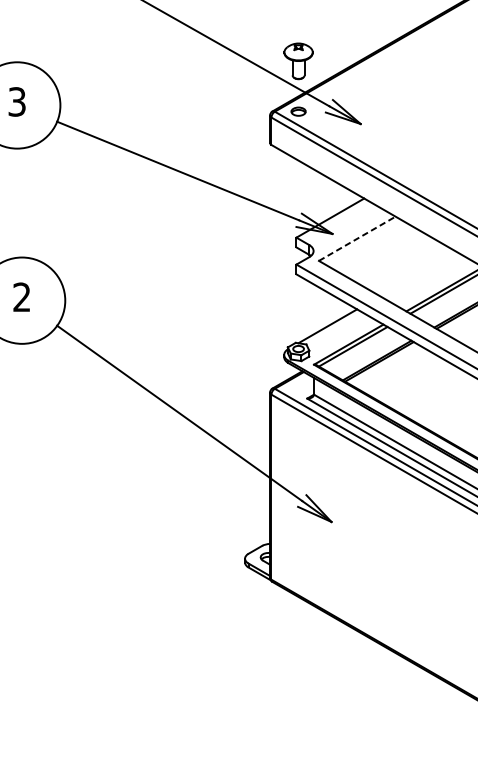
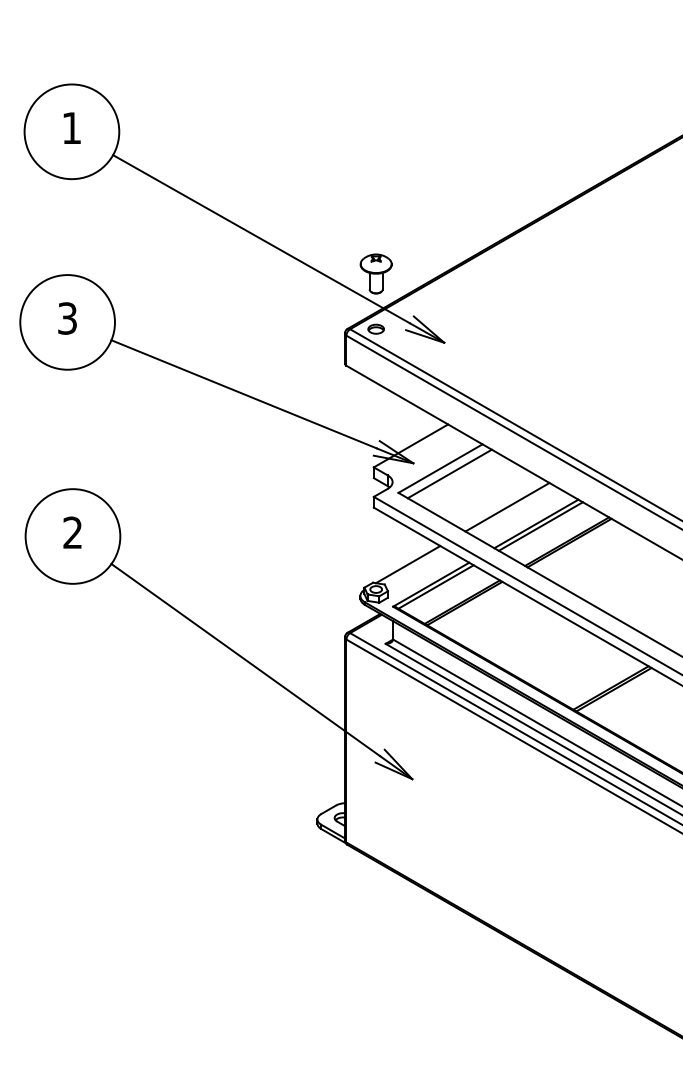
line: (357, 238) -> (440, 468), dashed -> solid
line: (365, 243) -> (449, 473), added
line: (418, 274) -> (507, 507), added

